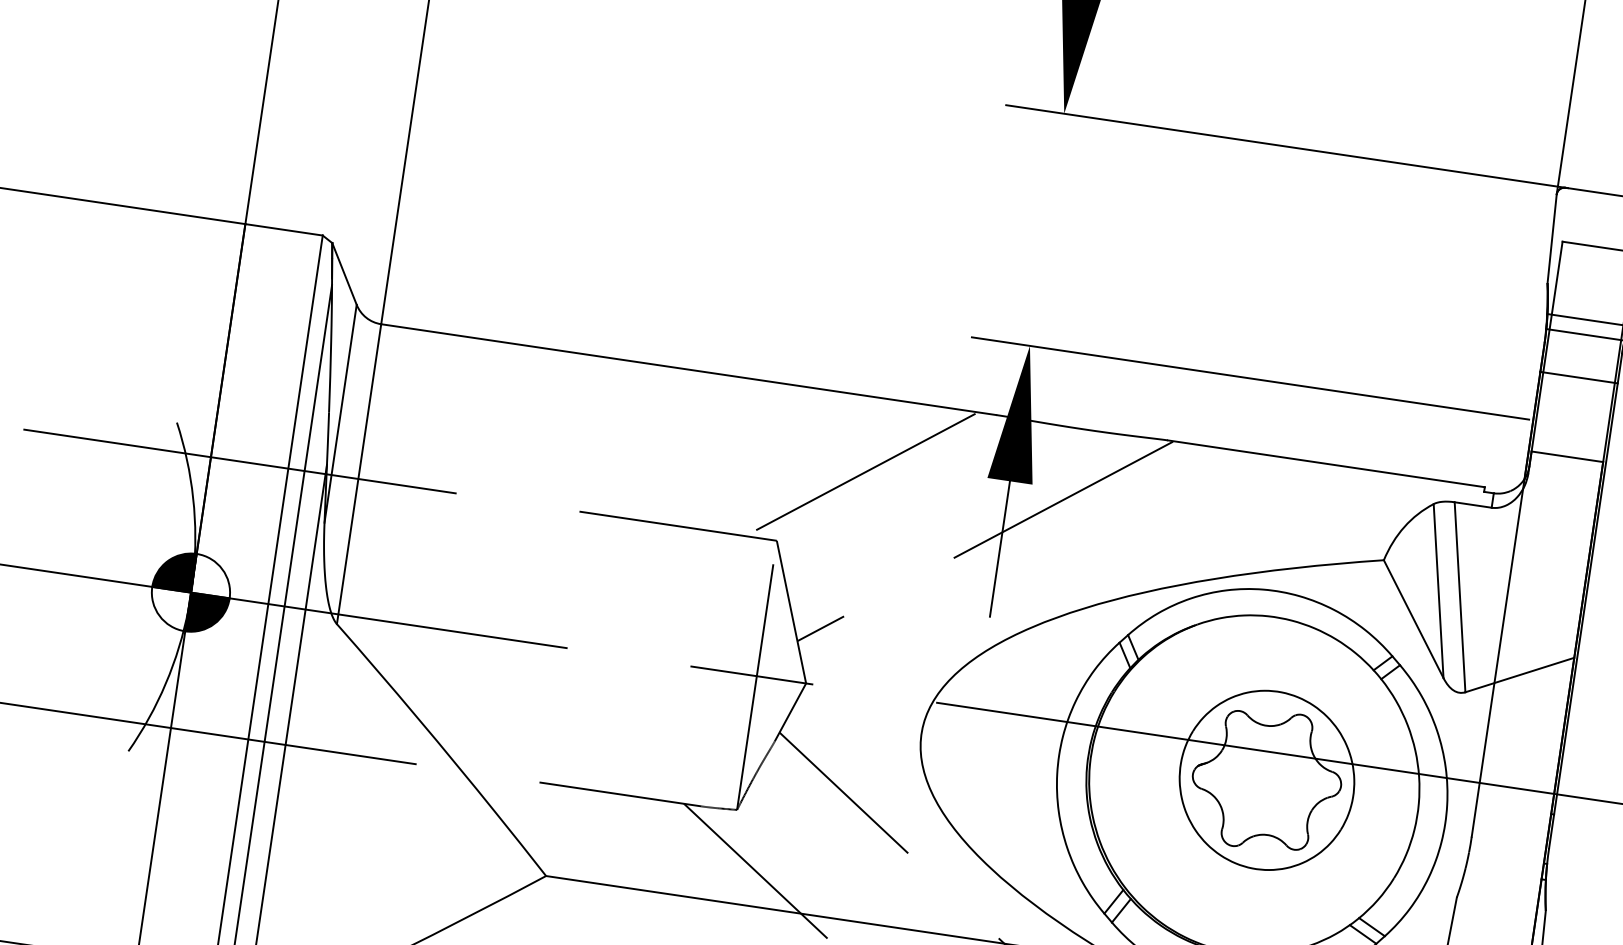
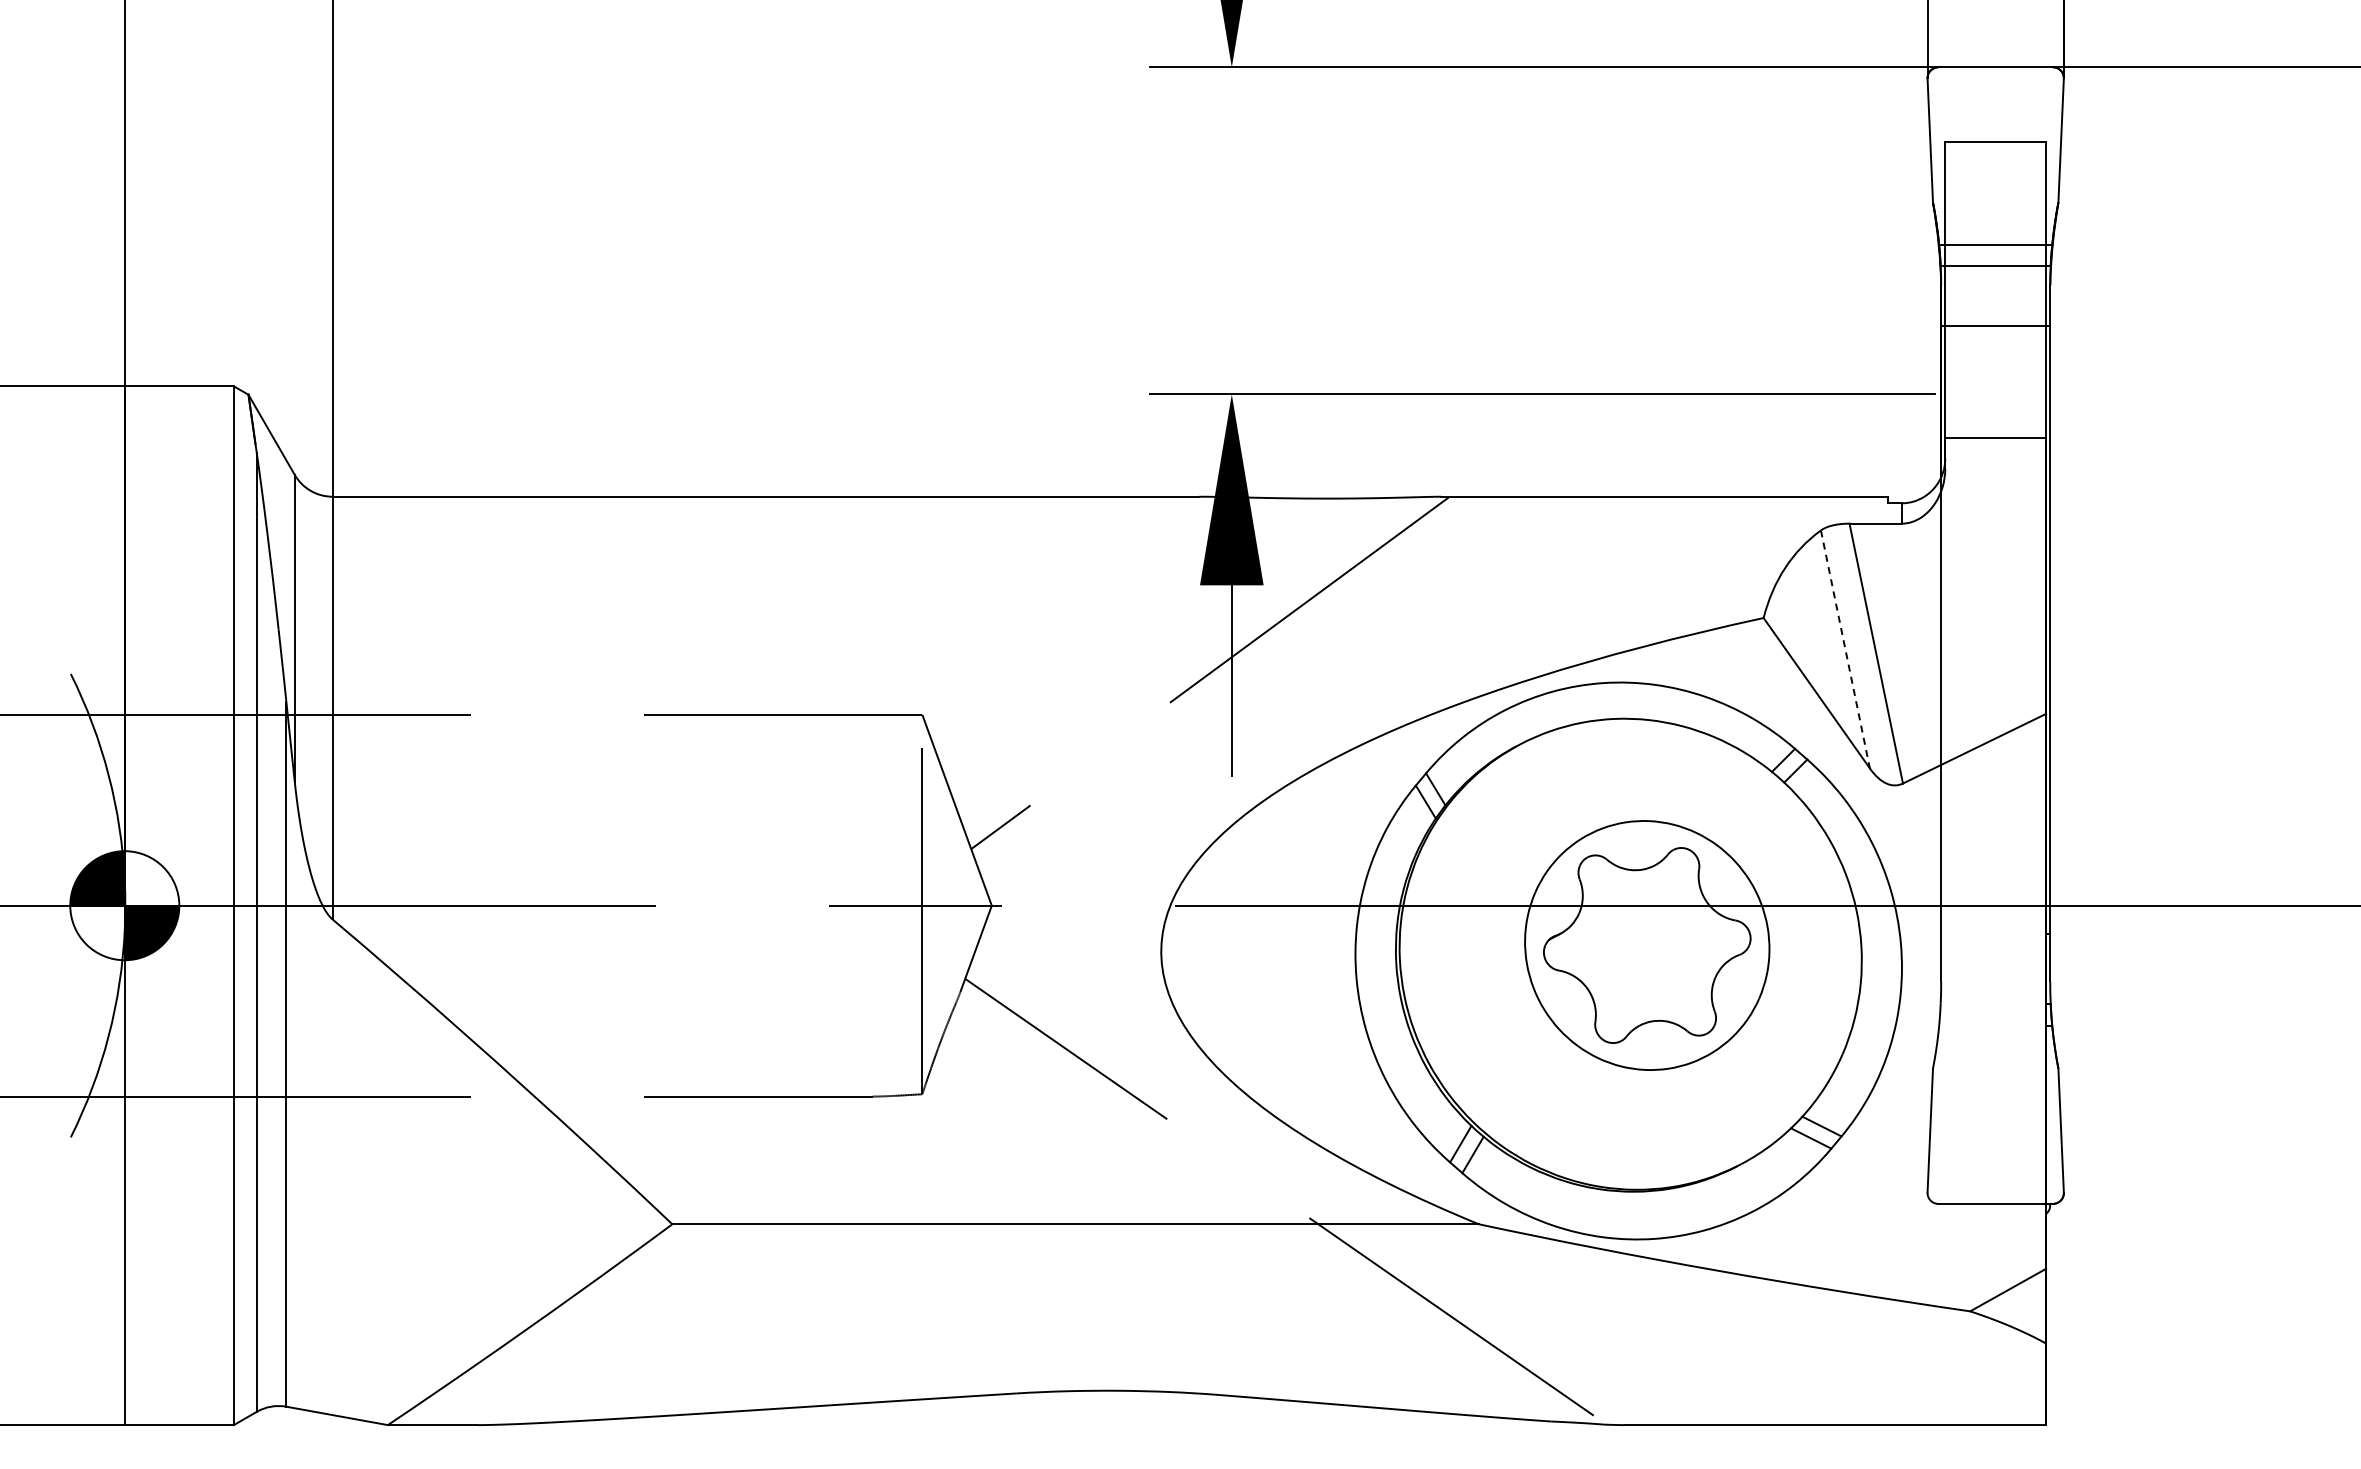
line: (859, 474) -> (1023, 606), removed
line: (1438, 591) -> (1845, 649), solid -> dashed
line: (755, 870) -> (960, 1174), removed

